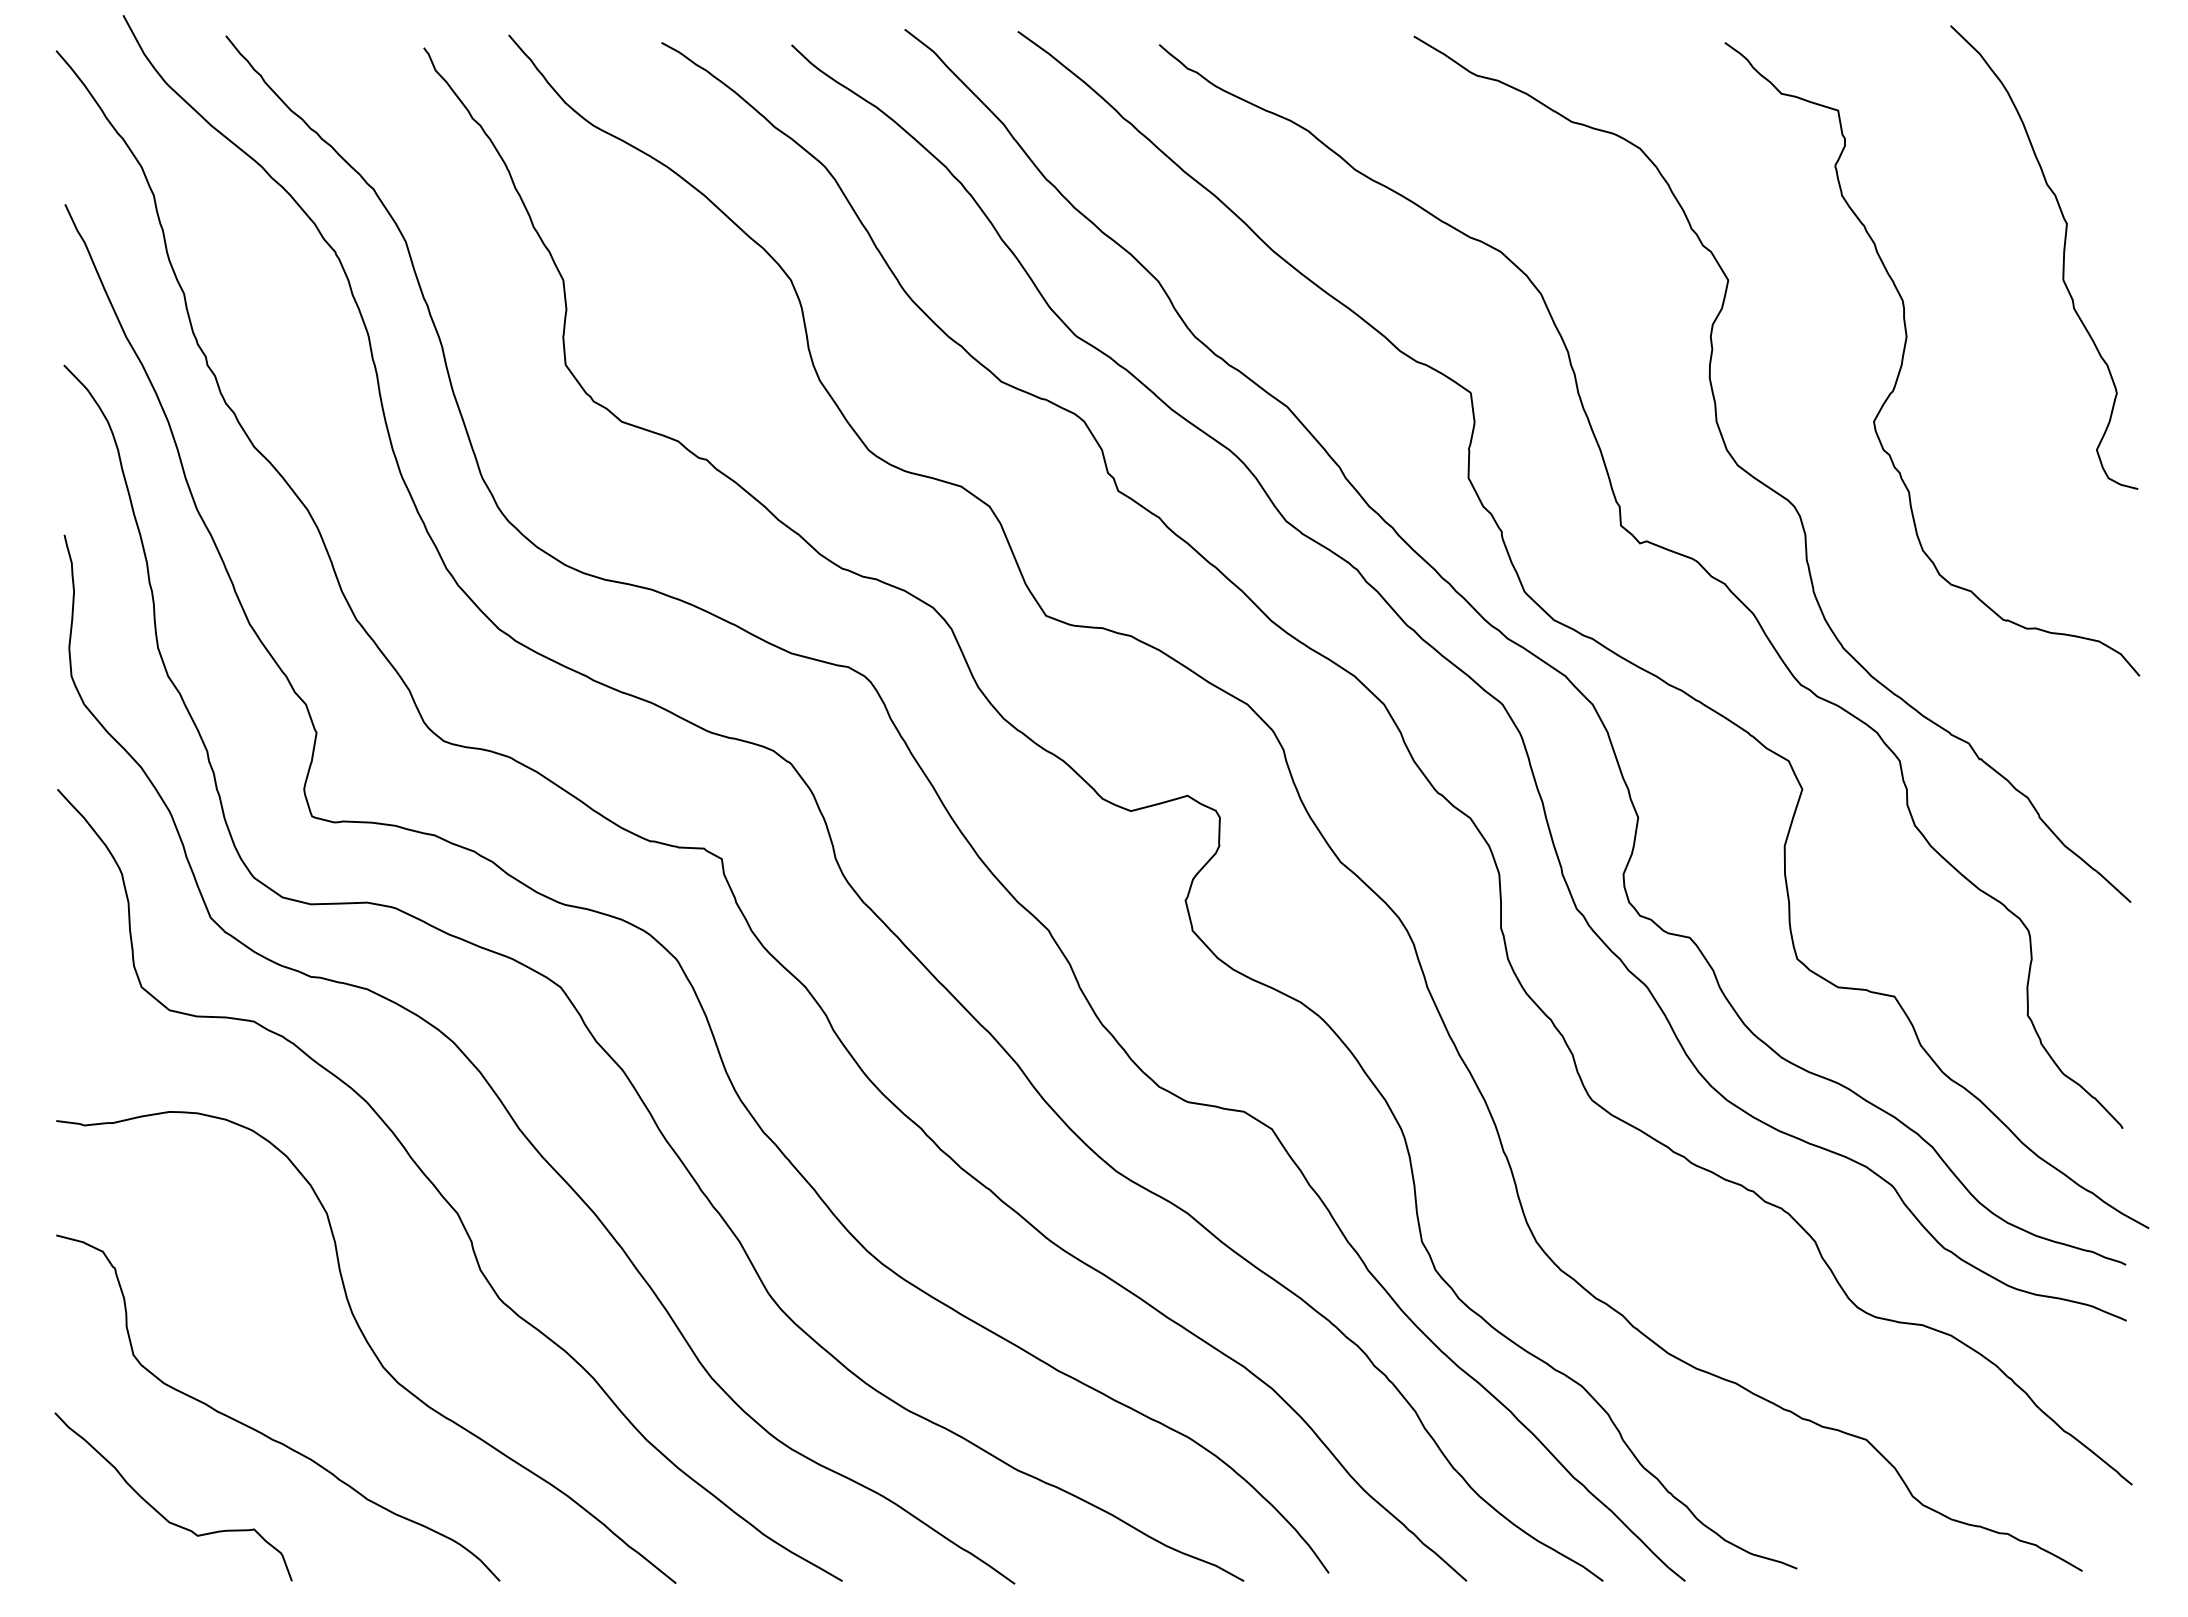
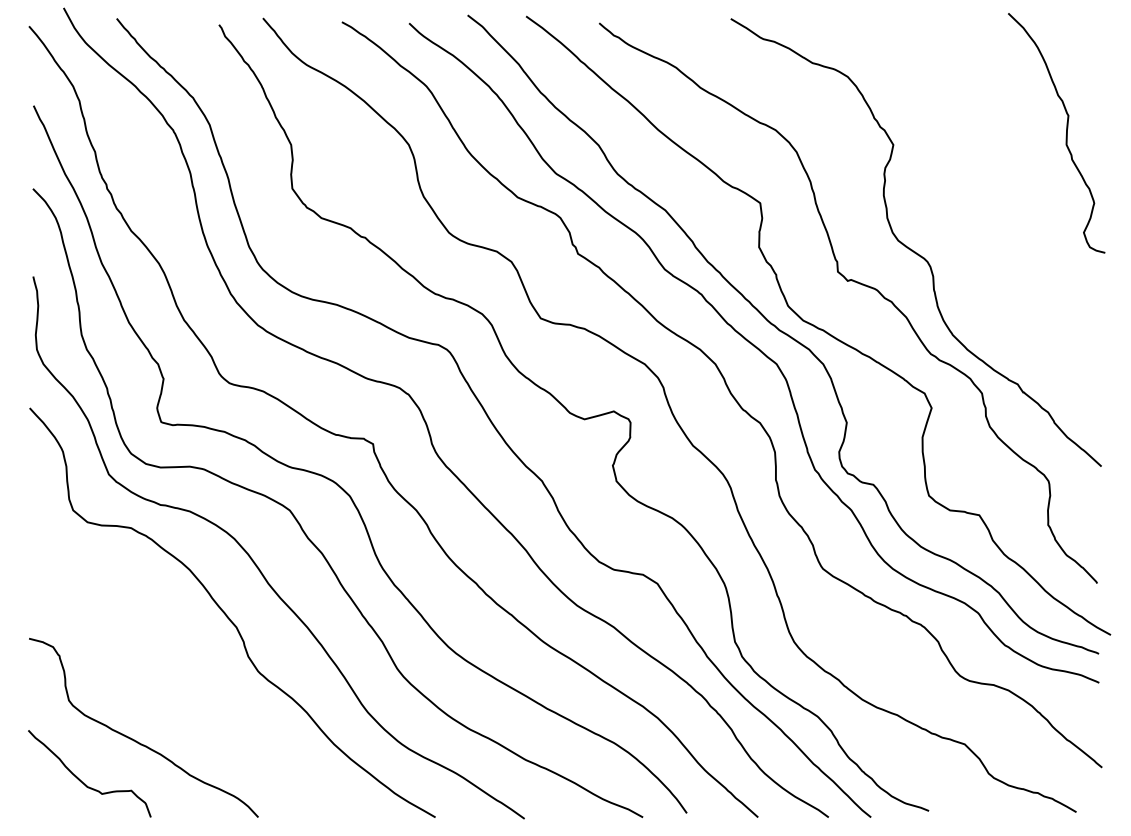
curve: (1906, 350) -> (985, 181), removed
curve: (366, 1345) -> (189, 695), removed

